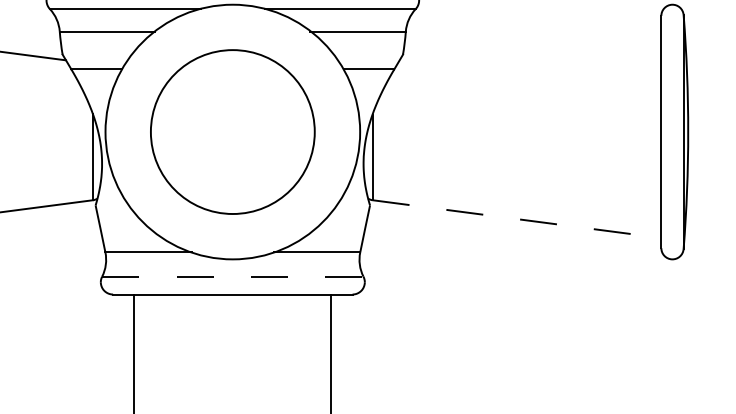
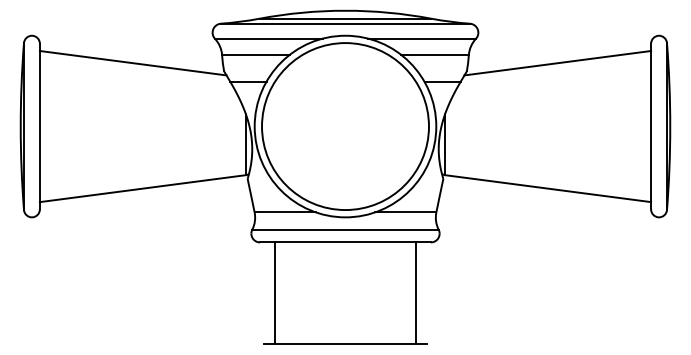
line: (530, 43) -> (557, 63), added
circle: (232, 131) -> (345, 126), size x1.43
line: (517, 218) -> (548, 188), dashed -> solid
line: (234, 276) -> (346, 229), dashed -> solid

